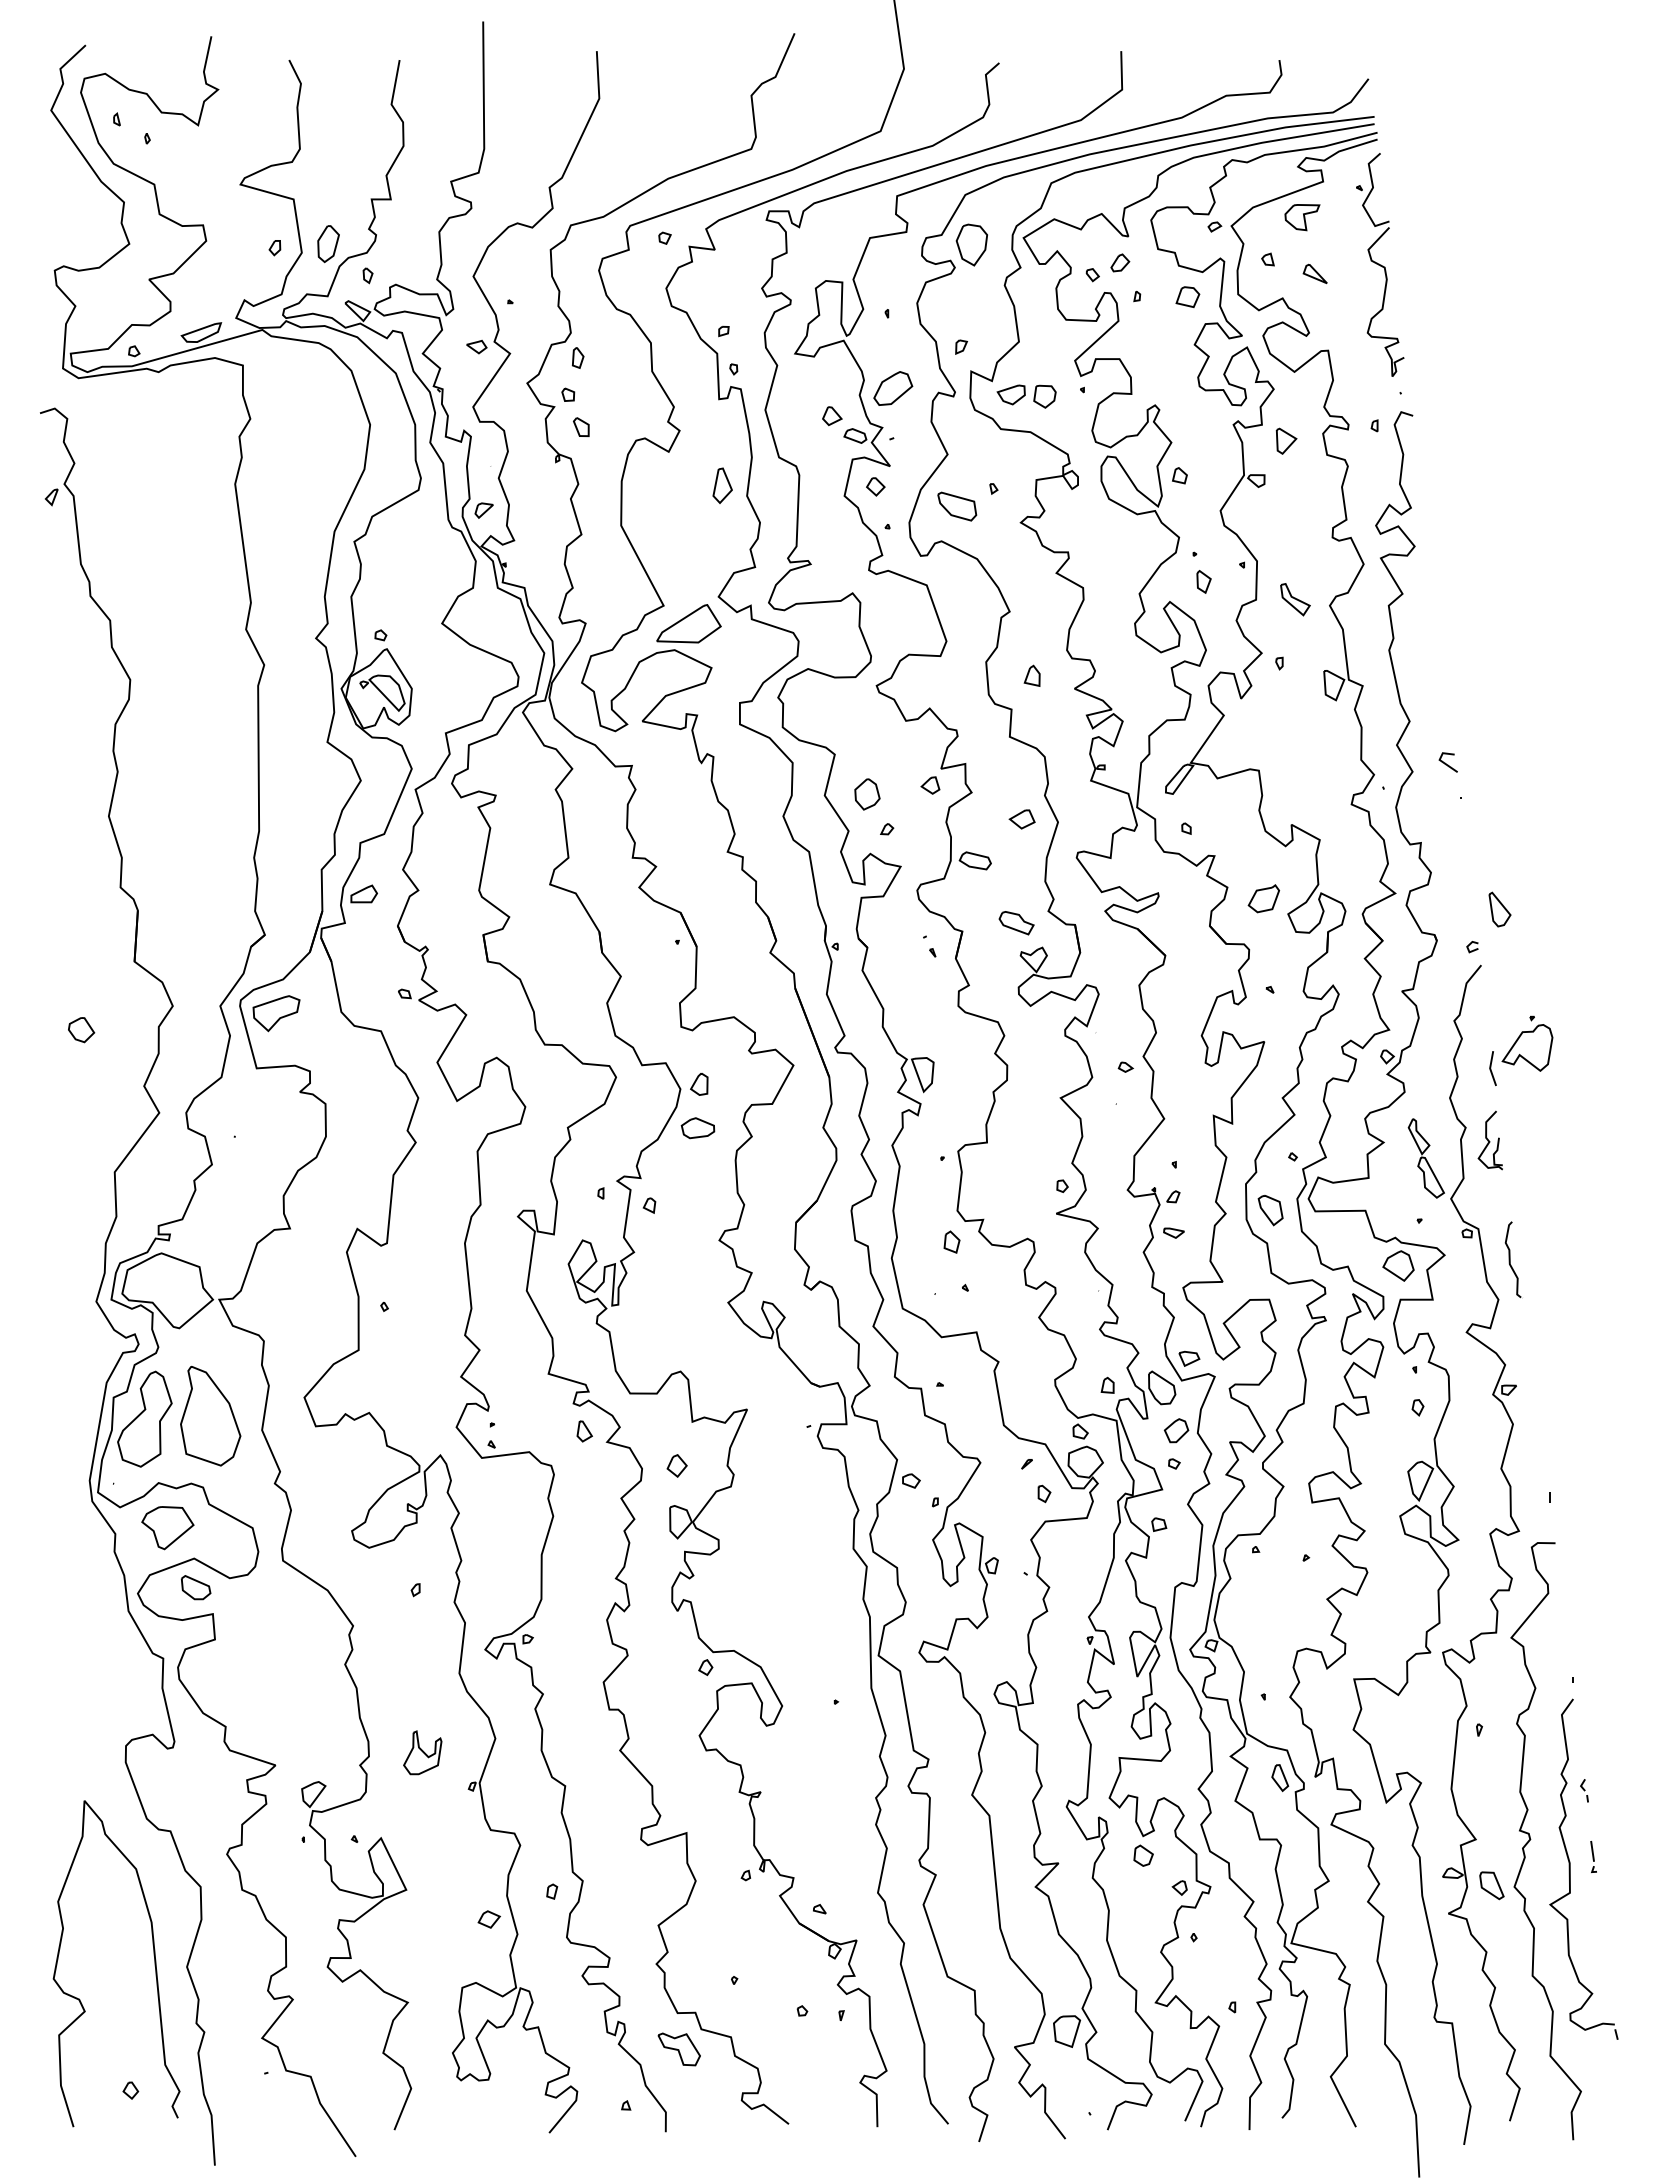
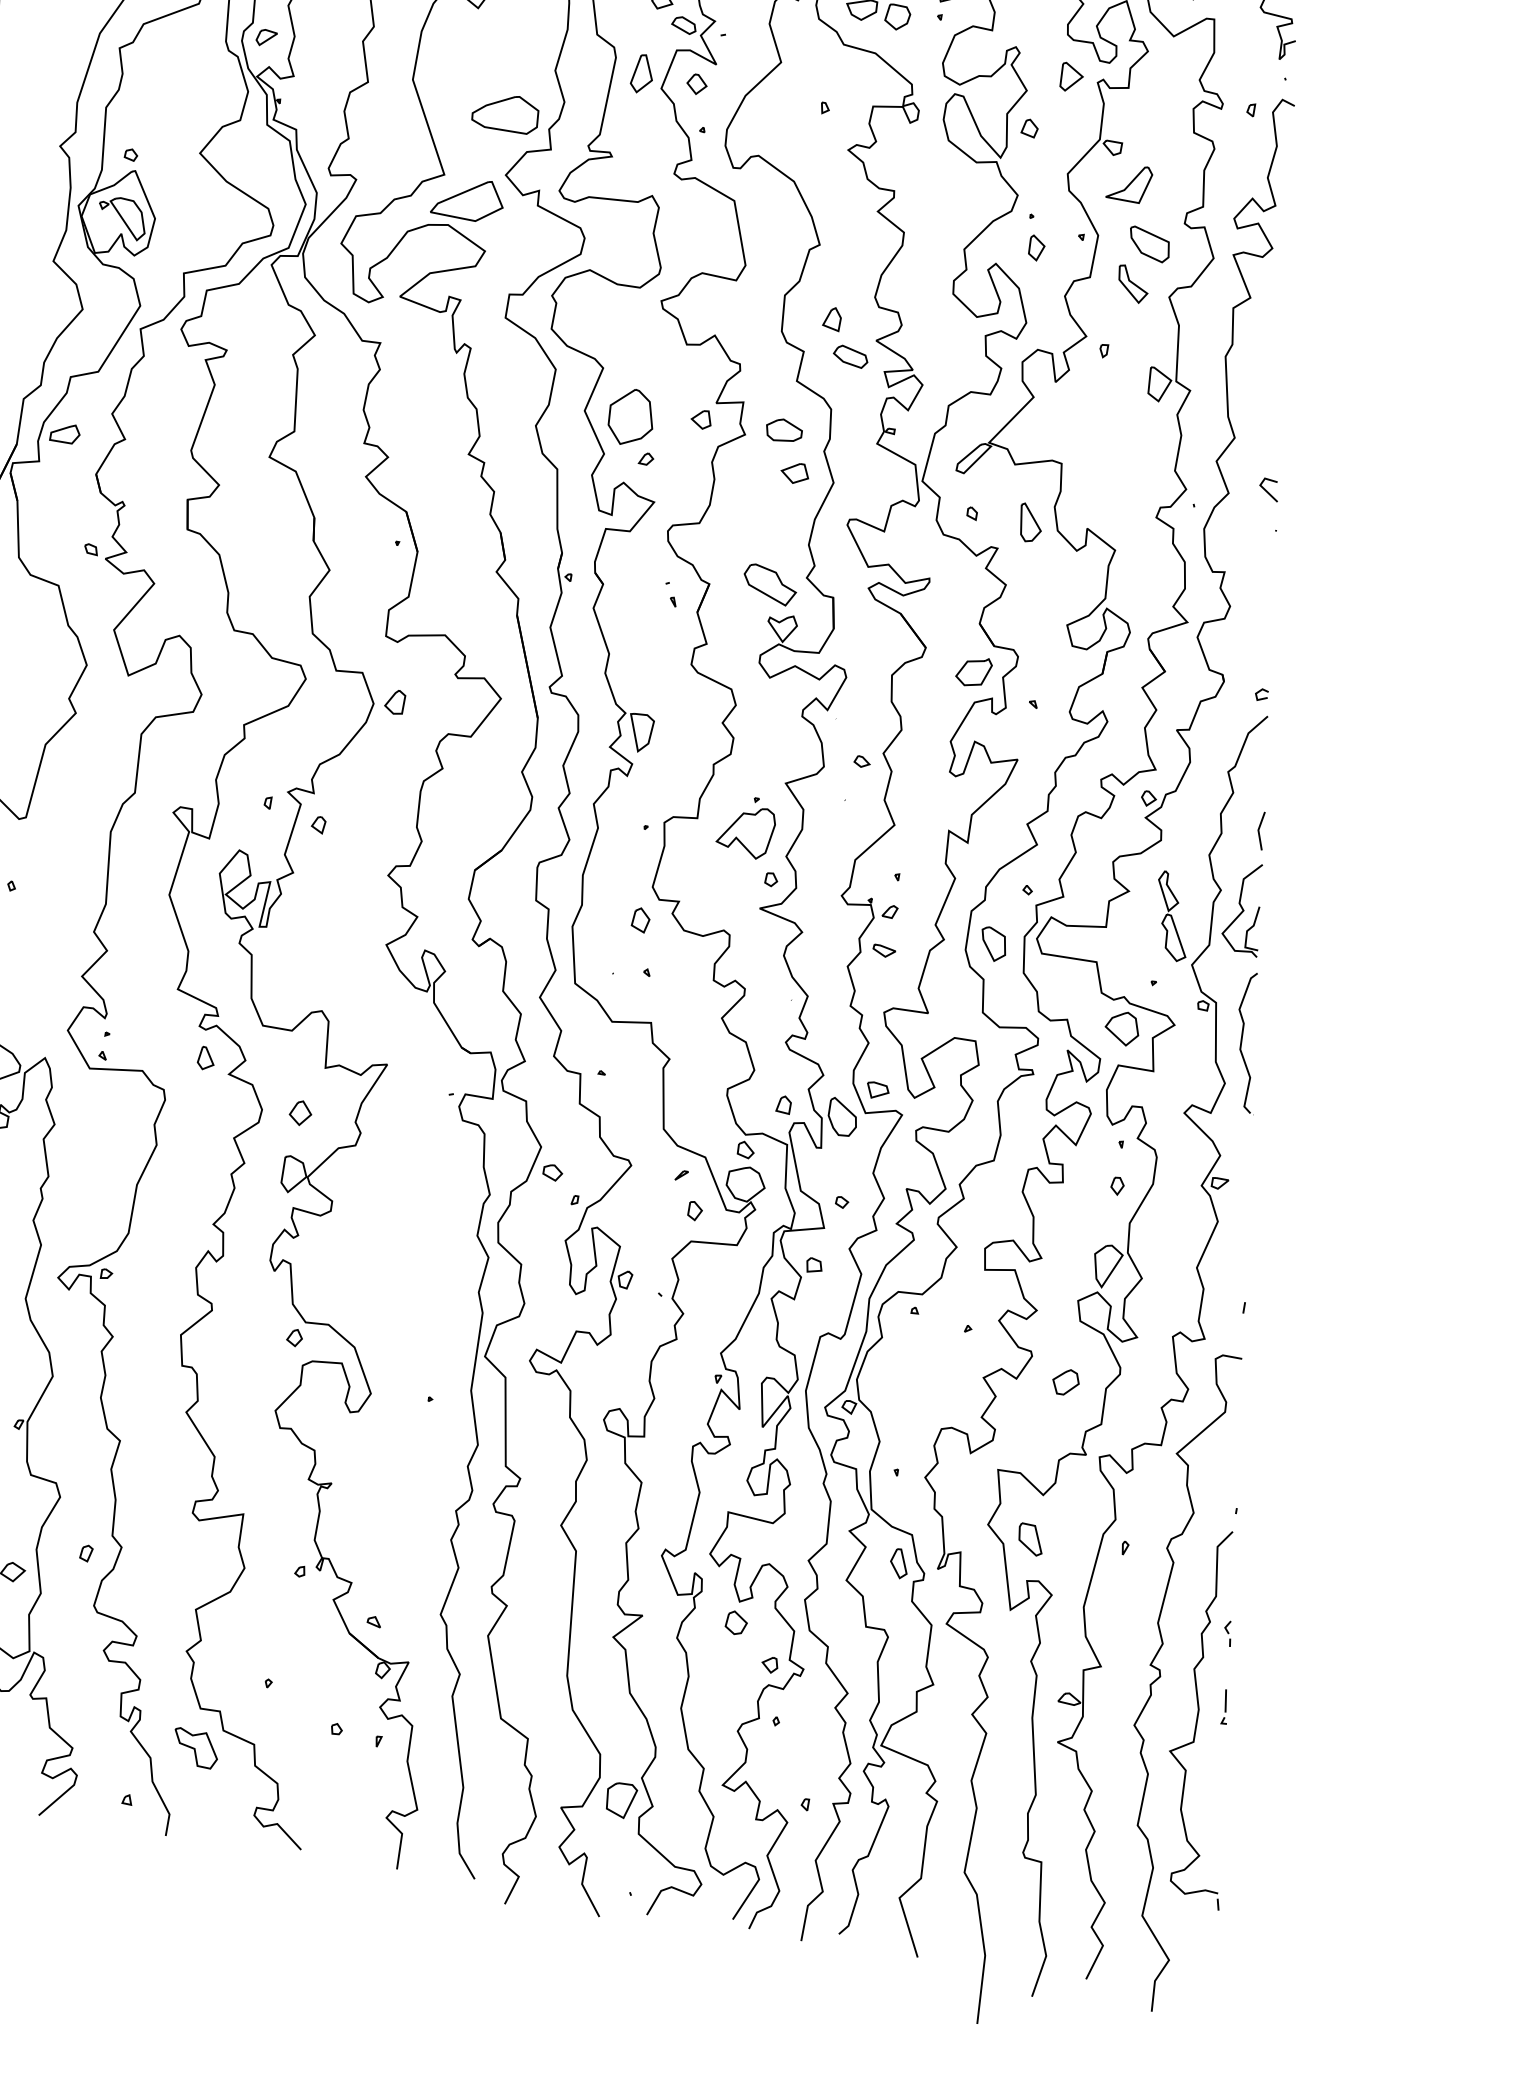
part: (1286, 440) -> (1071, 76), moved
part: (722, 485) -> (642, 73), moved
part: (957, 506) -> (1149, 244), moved
part: (1277, 509) -> (1129, 182), added
part: (709, 540) -> (506, 112), added
part: (867, 794) -> (631, 417), size x1.67
part: (974, 860) -> (849, 356), moved
part: (1263, 898) -> (973, 671), moved
part: (1499, 909) -> (1029, 523), moved
part: (1016, 923) -> (769, 585), size x1.43
part: (1527, 1043) -> (746, 826), moved
part: (697, 1128) -> (783, 431), moved
part: (1490, 1140) -> (1245, 908), size x1.43
part: (1513, 1259) -> (1248, 1042), size x1.67
part: (1176, 1430) -> (1065, 1381), moved
part: (1491, 1885) -> (1030, 1539), moved

